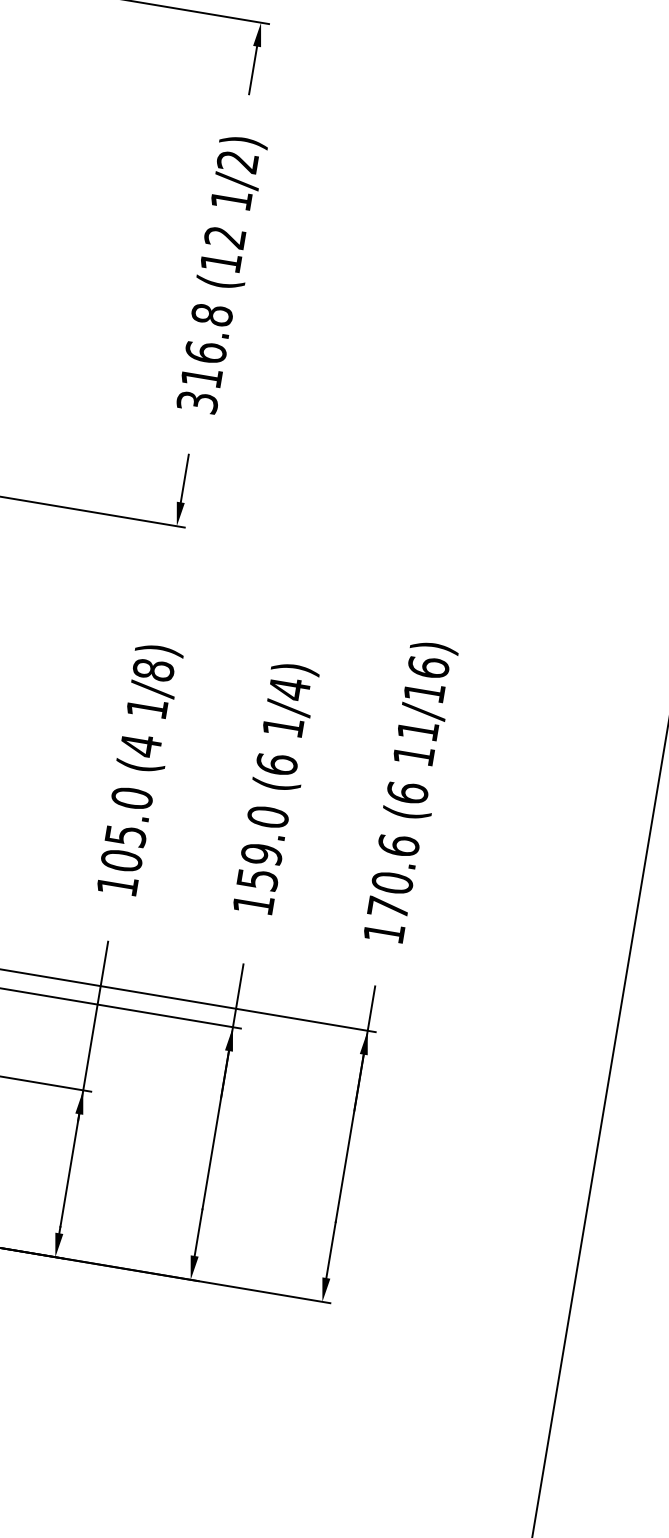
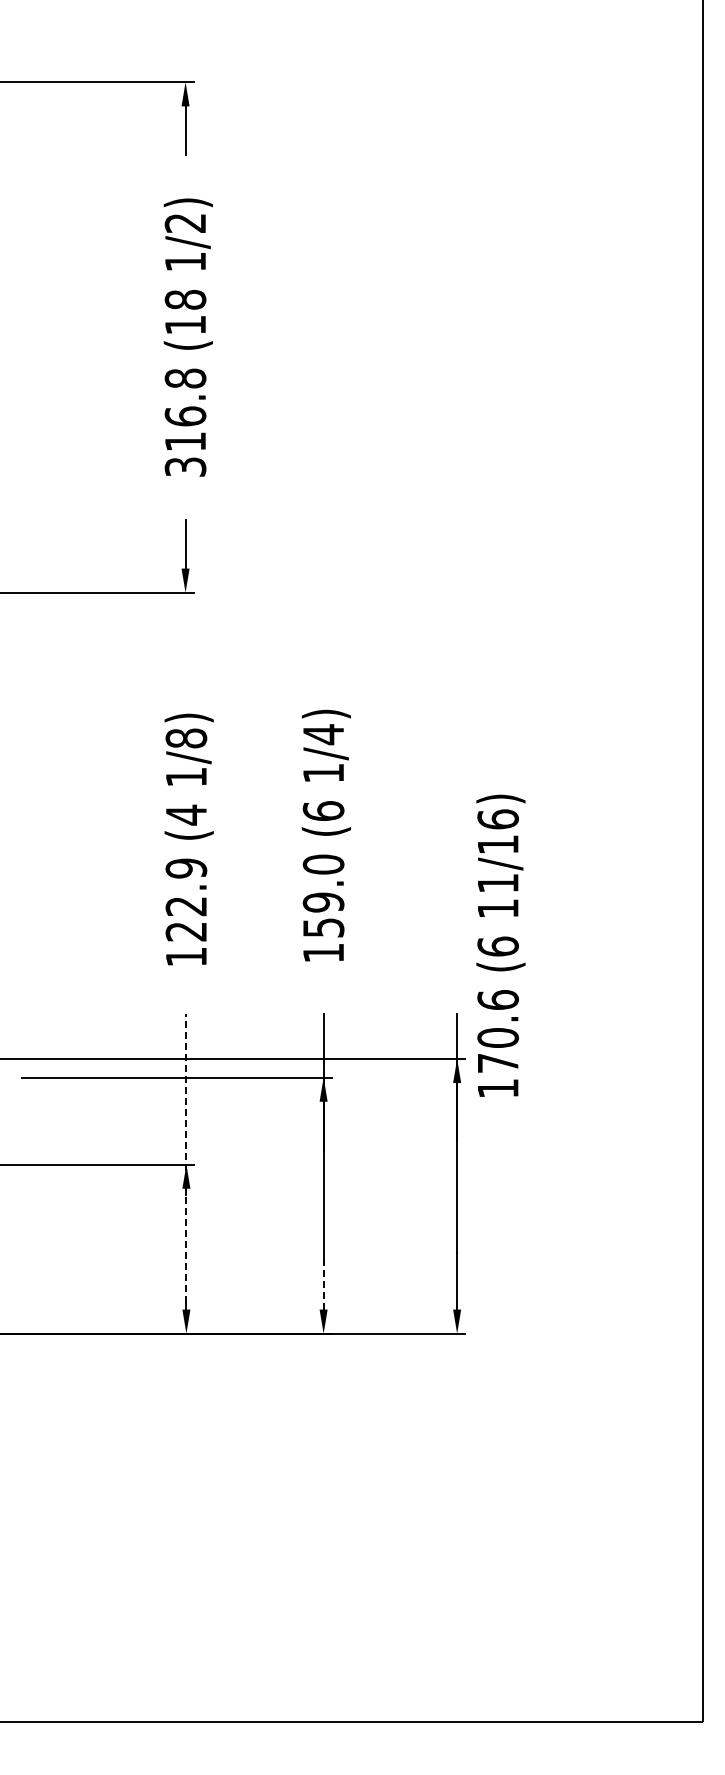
text: (225, 236) -> (185, 299), (12 -> (18
text: (410, 792) -> (500, 945), moved
text: (127, 828) -> (186, 899), 105.0 -> 122.9
line: (84, 1084) -> (186, 1158), solid -> dashed
line: (198, 1232) -> (323, 1285), solid -> dashed

